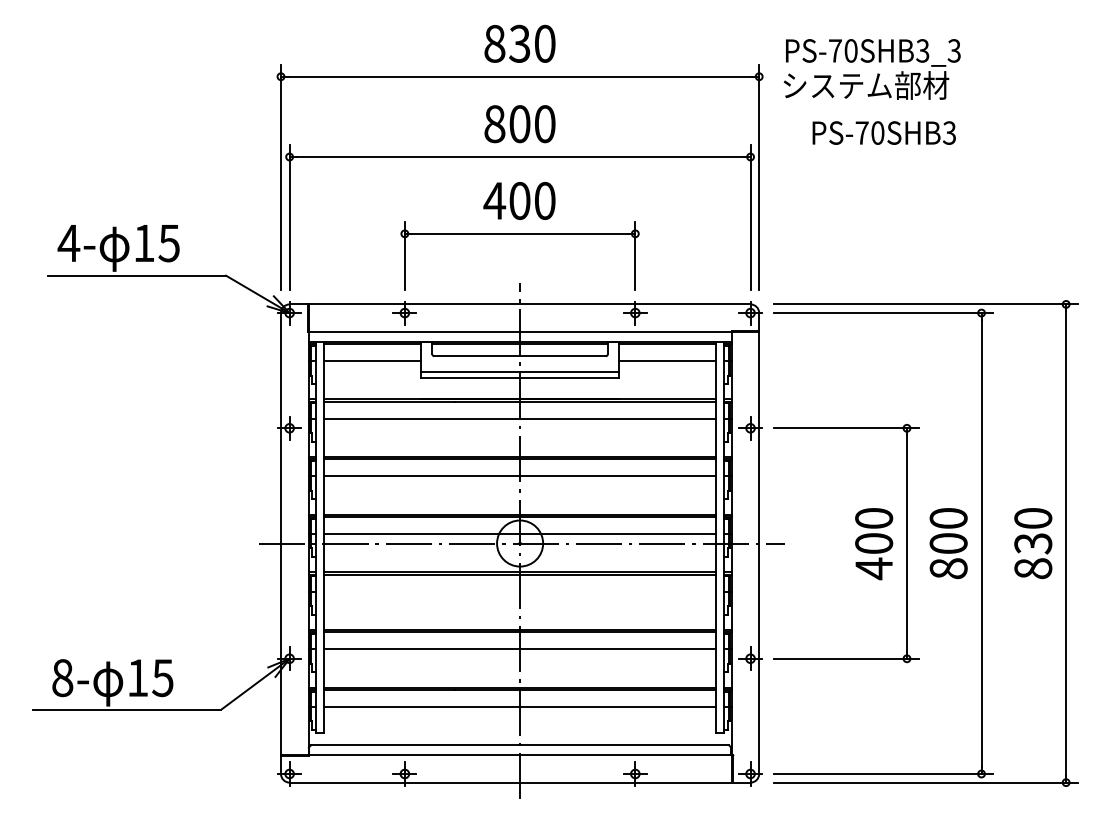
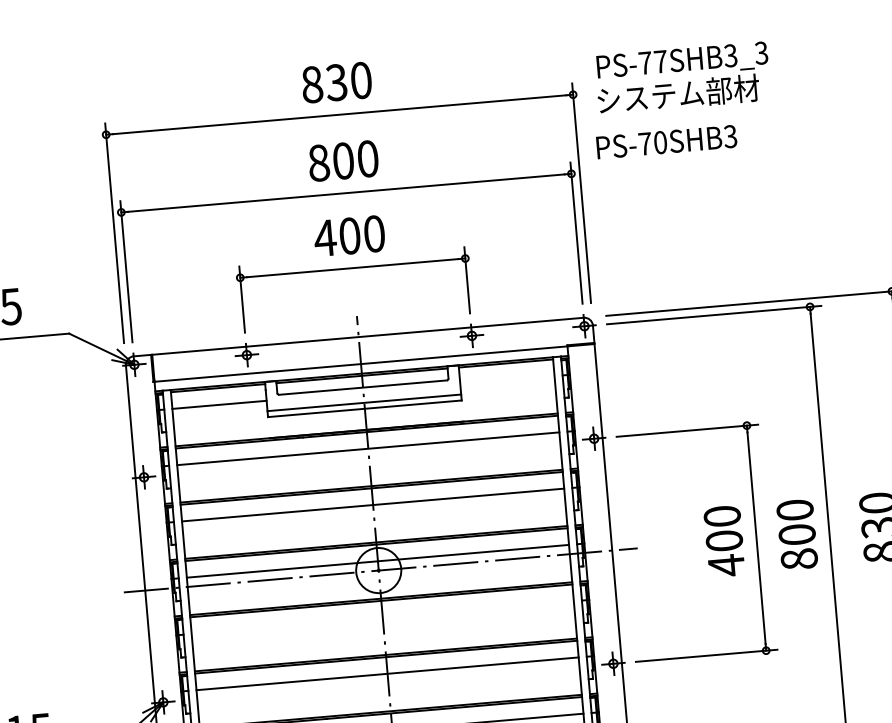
text: (850, 50) -> (660, 61), PS-70SHB3_3 -> PS-77SHB3_3
text: (883, 132) -> (665, 141), moved
line: (667, 361) -> (507, 380), removed

